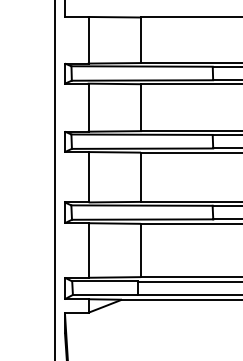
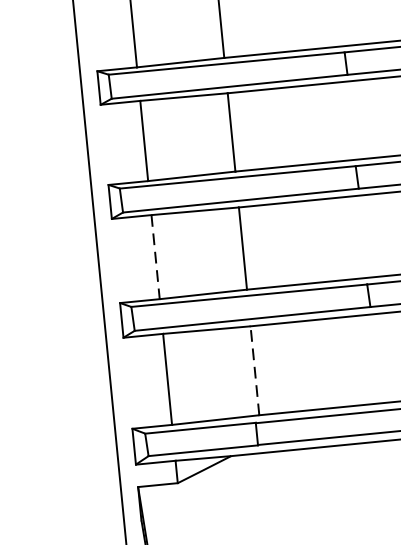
line: (88, 177) -> (155, 257), solid -> dashed
line: (141, 250) -> (255, 370), solid -> dashed

